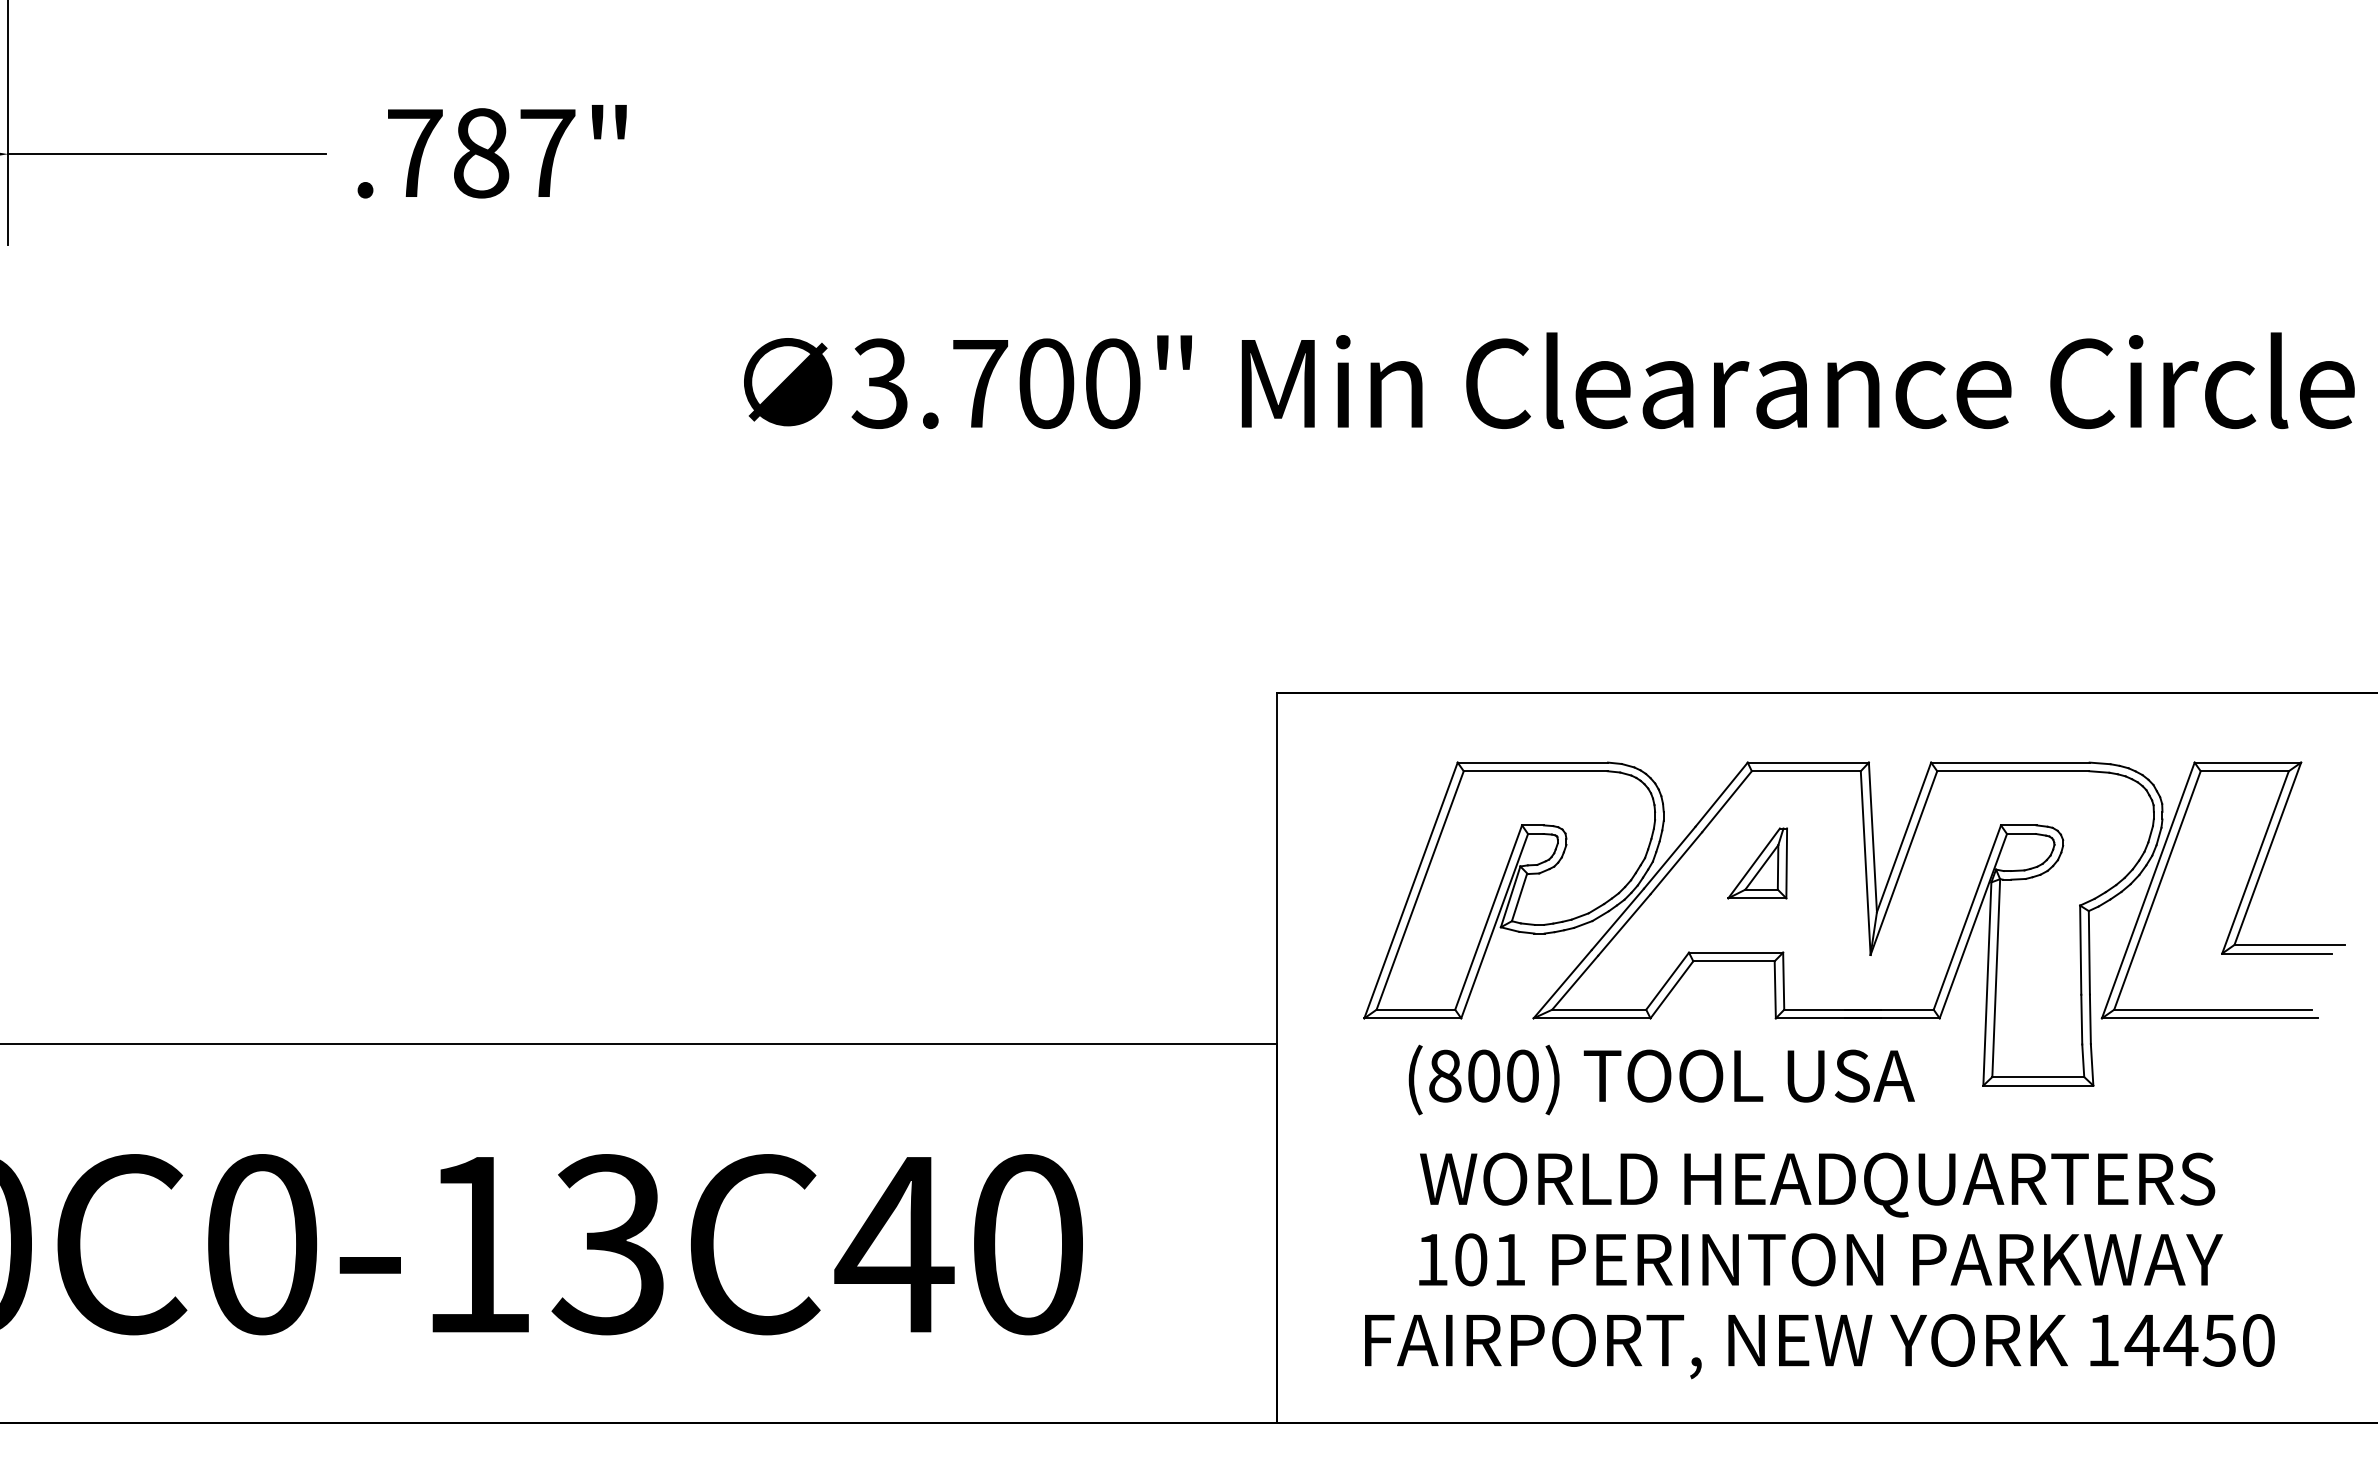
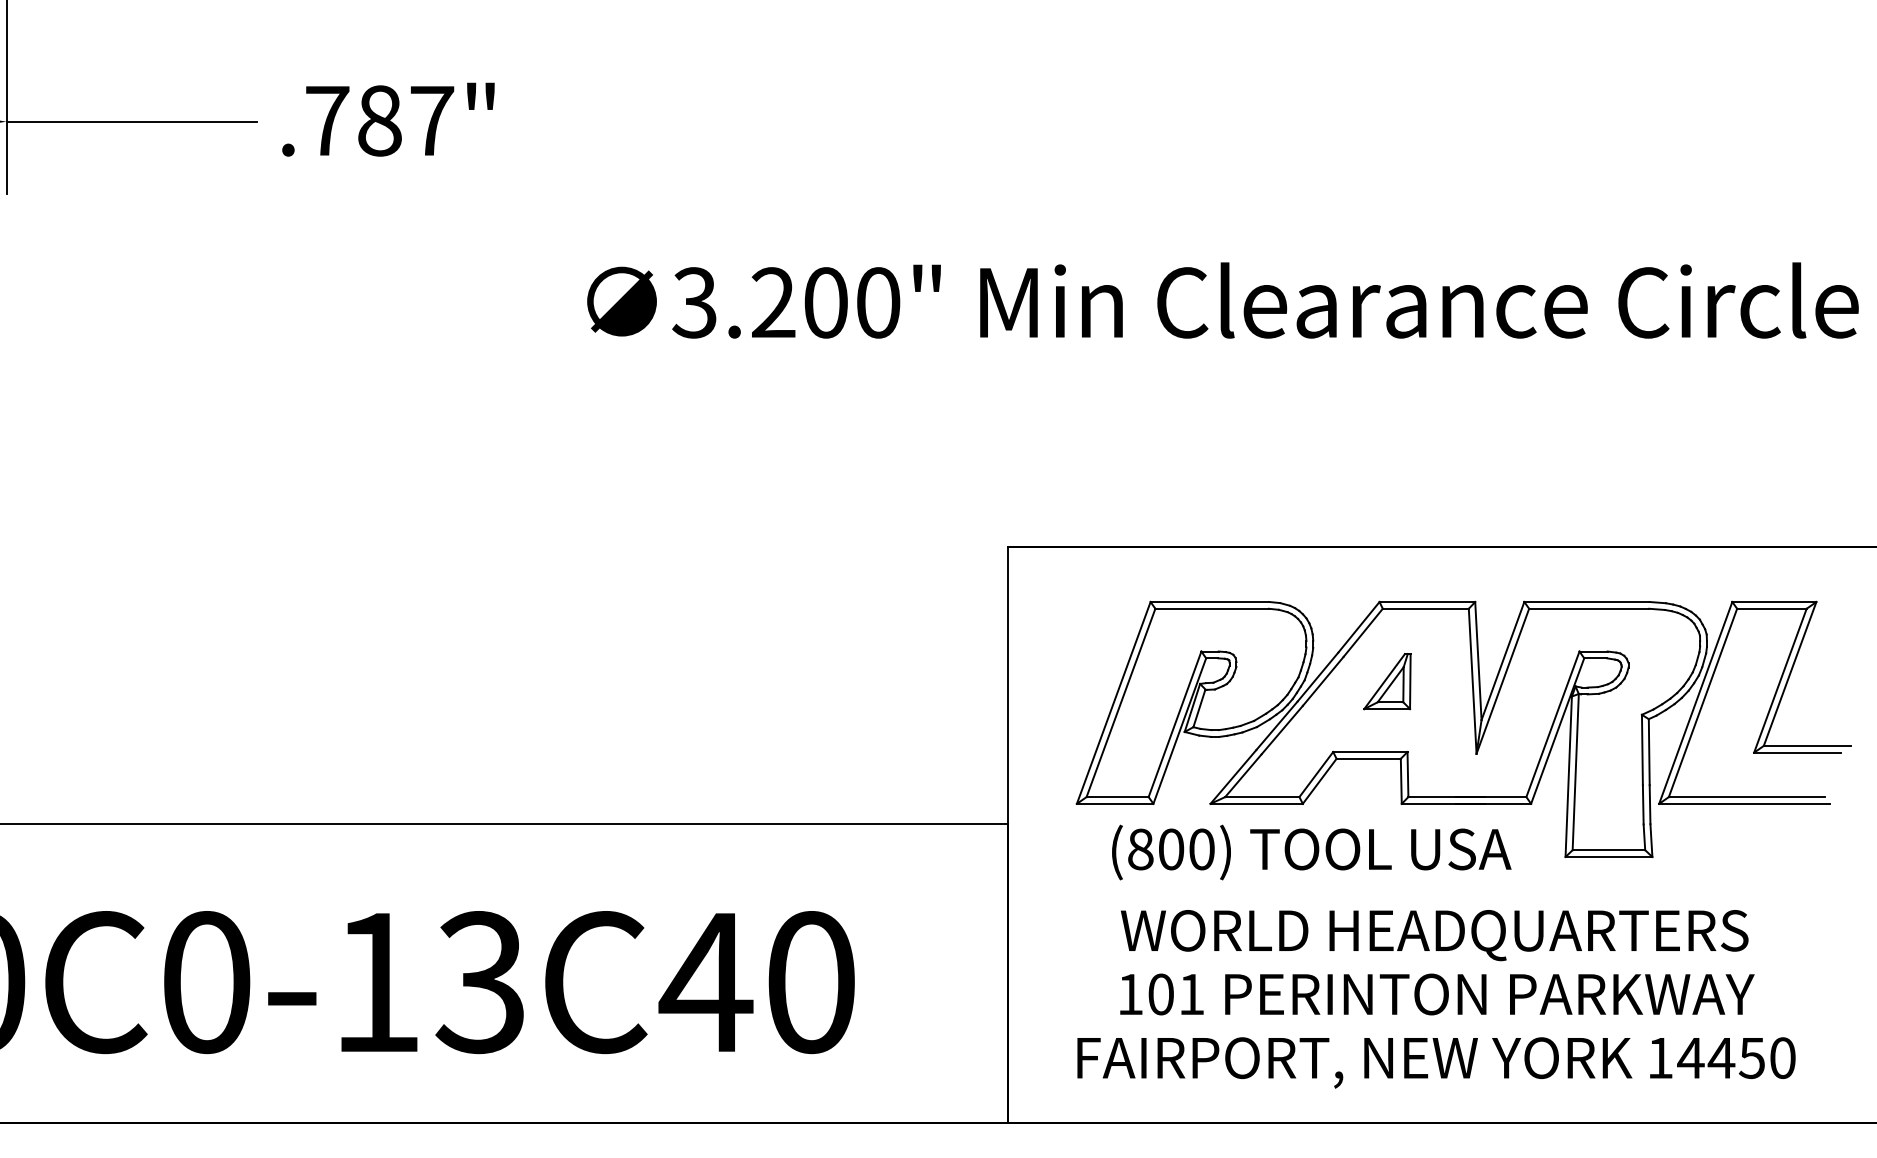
text: (980, 382) -> (773, 301), 3.700" -> 3.200"

